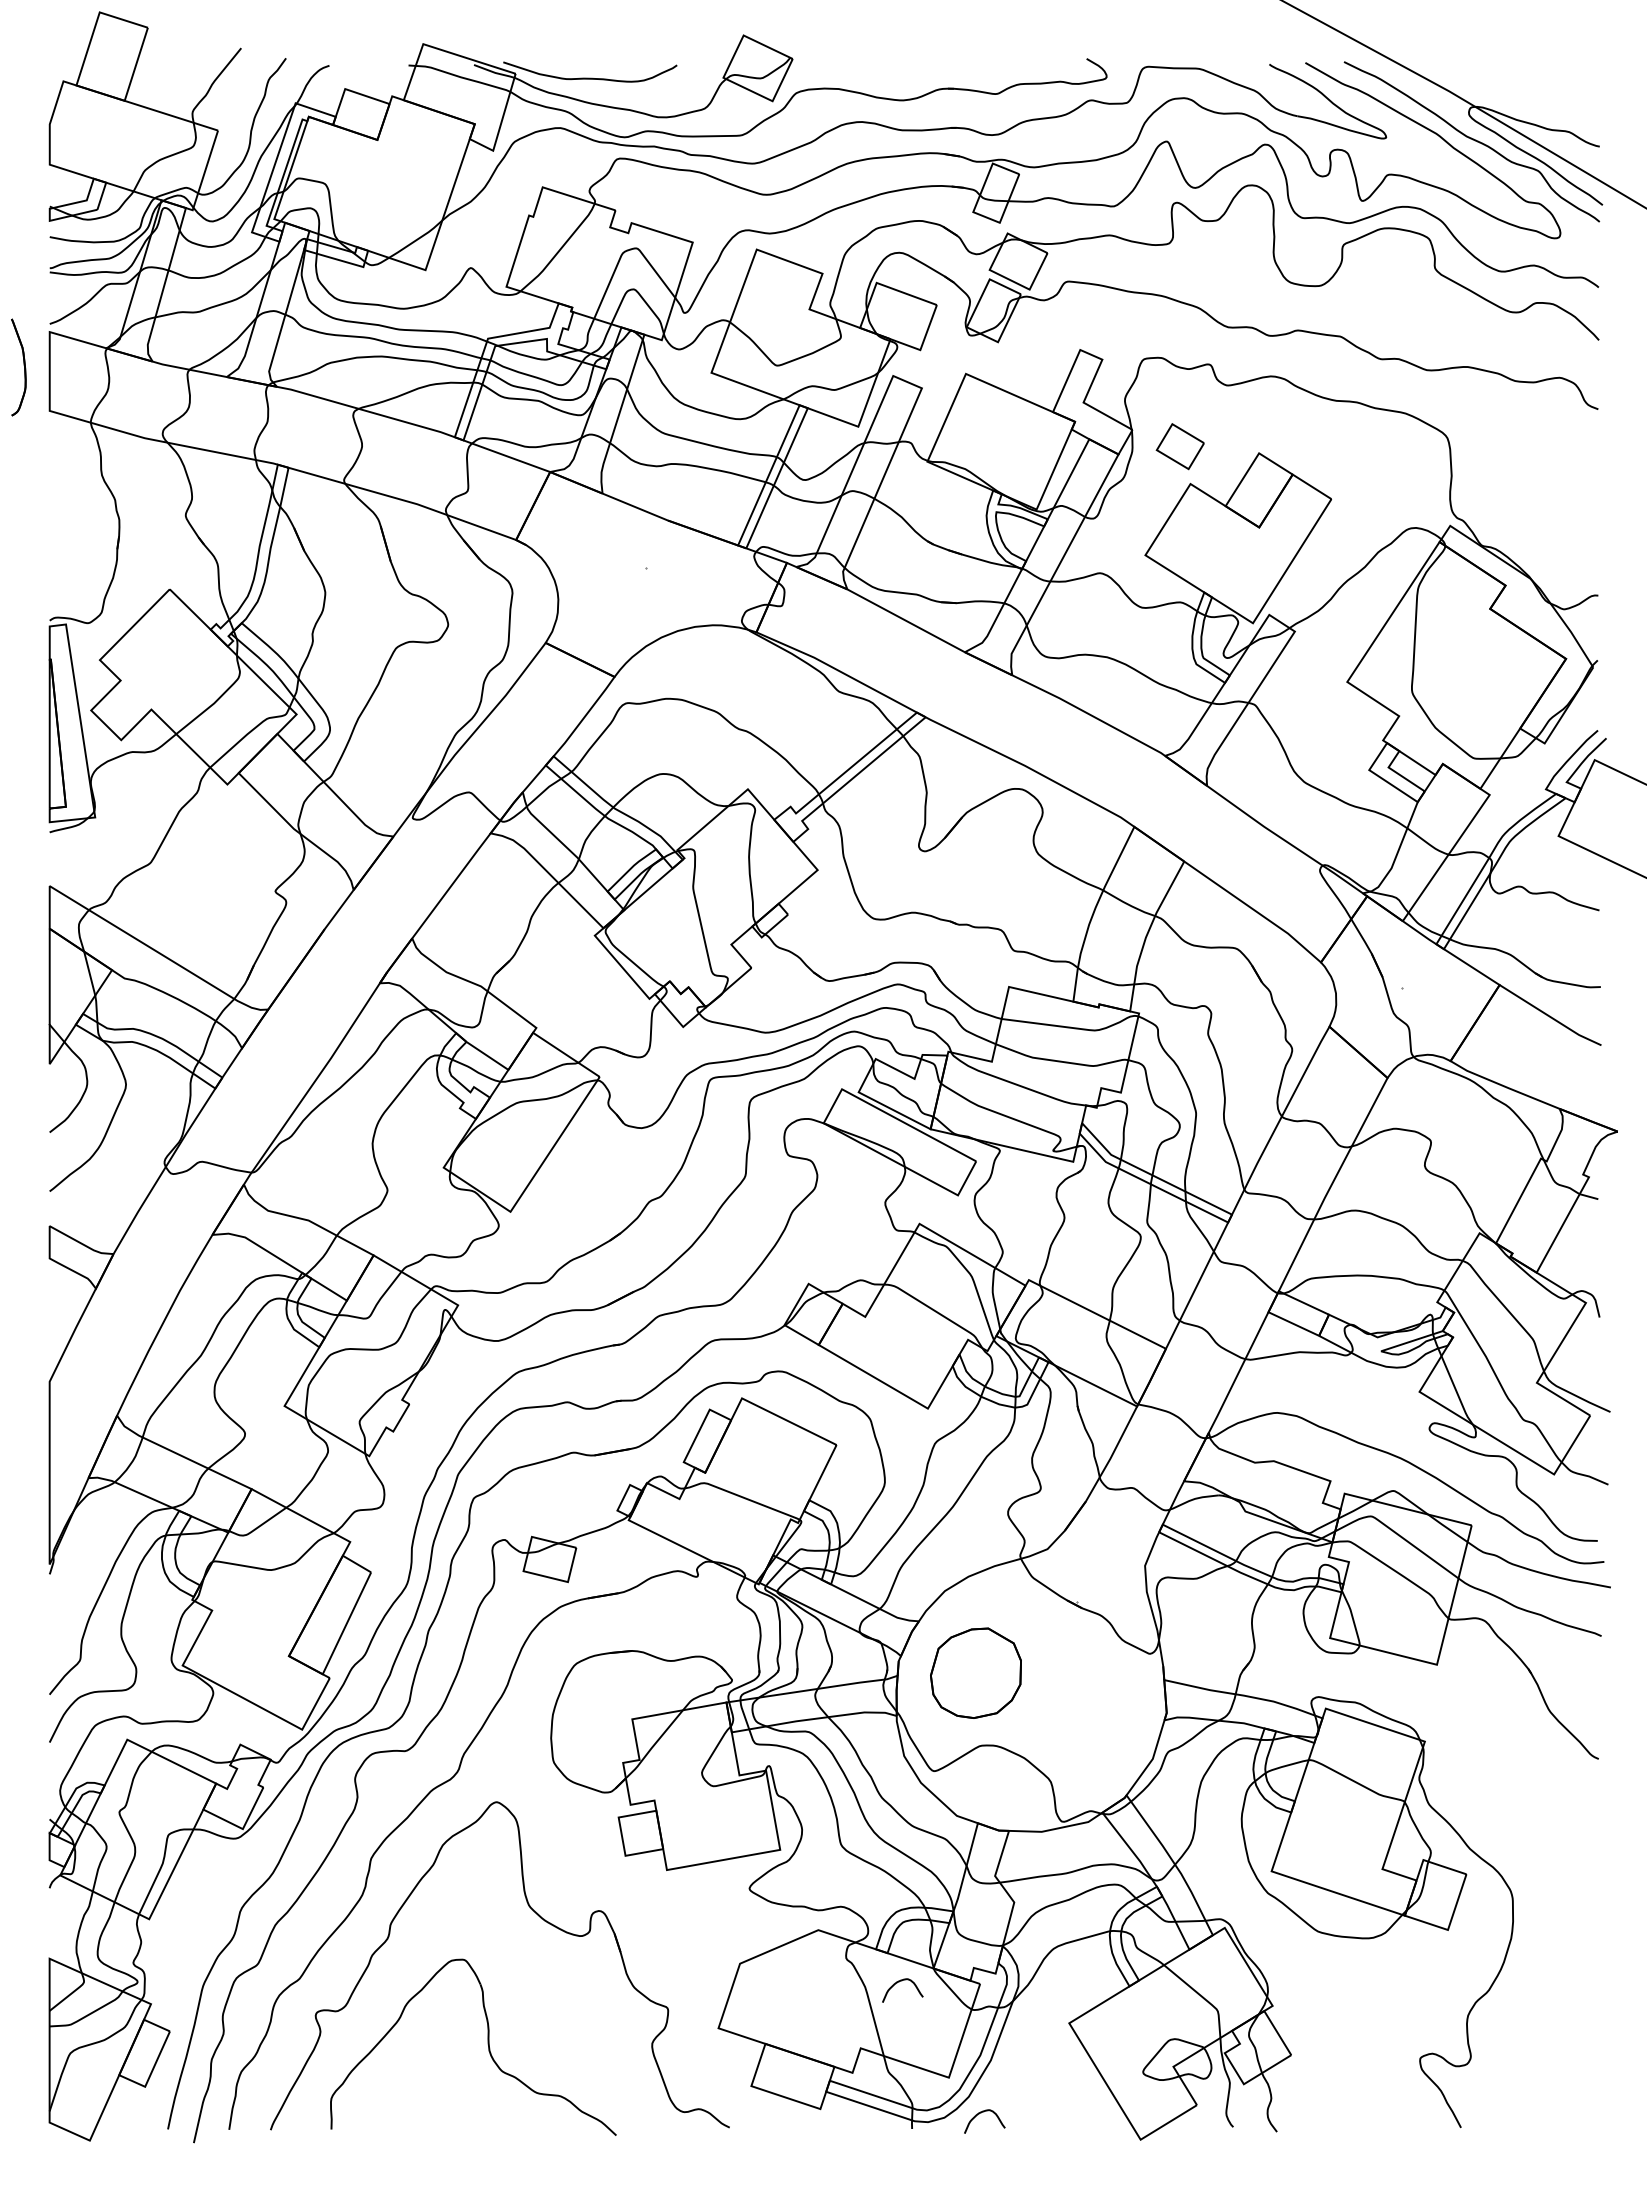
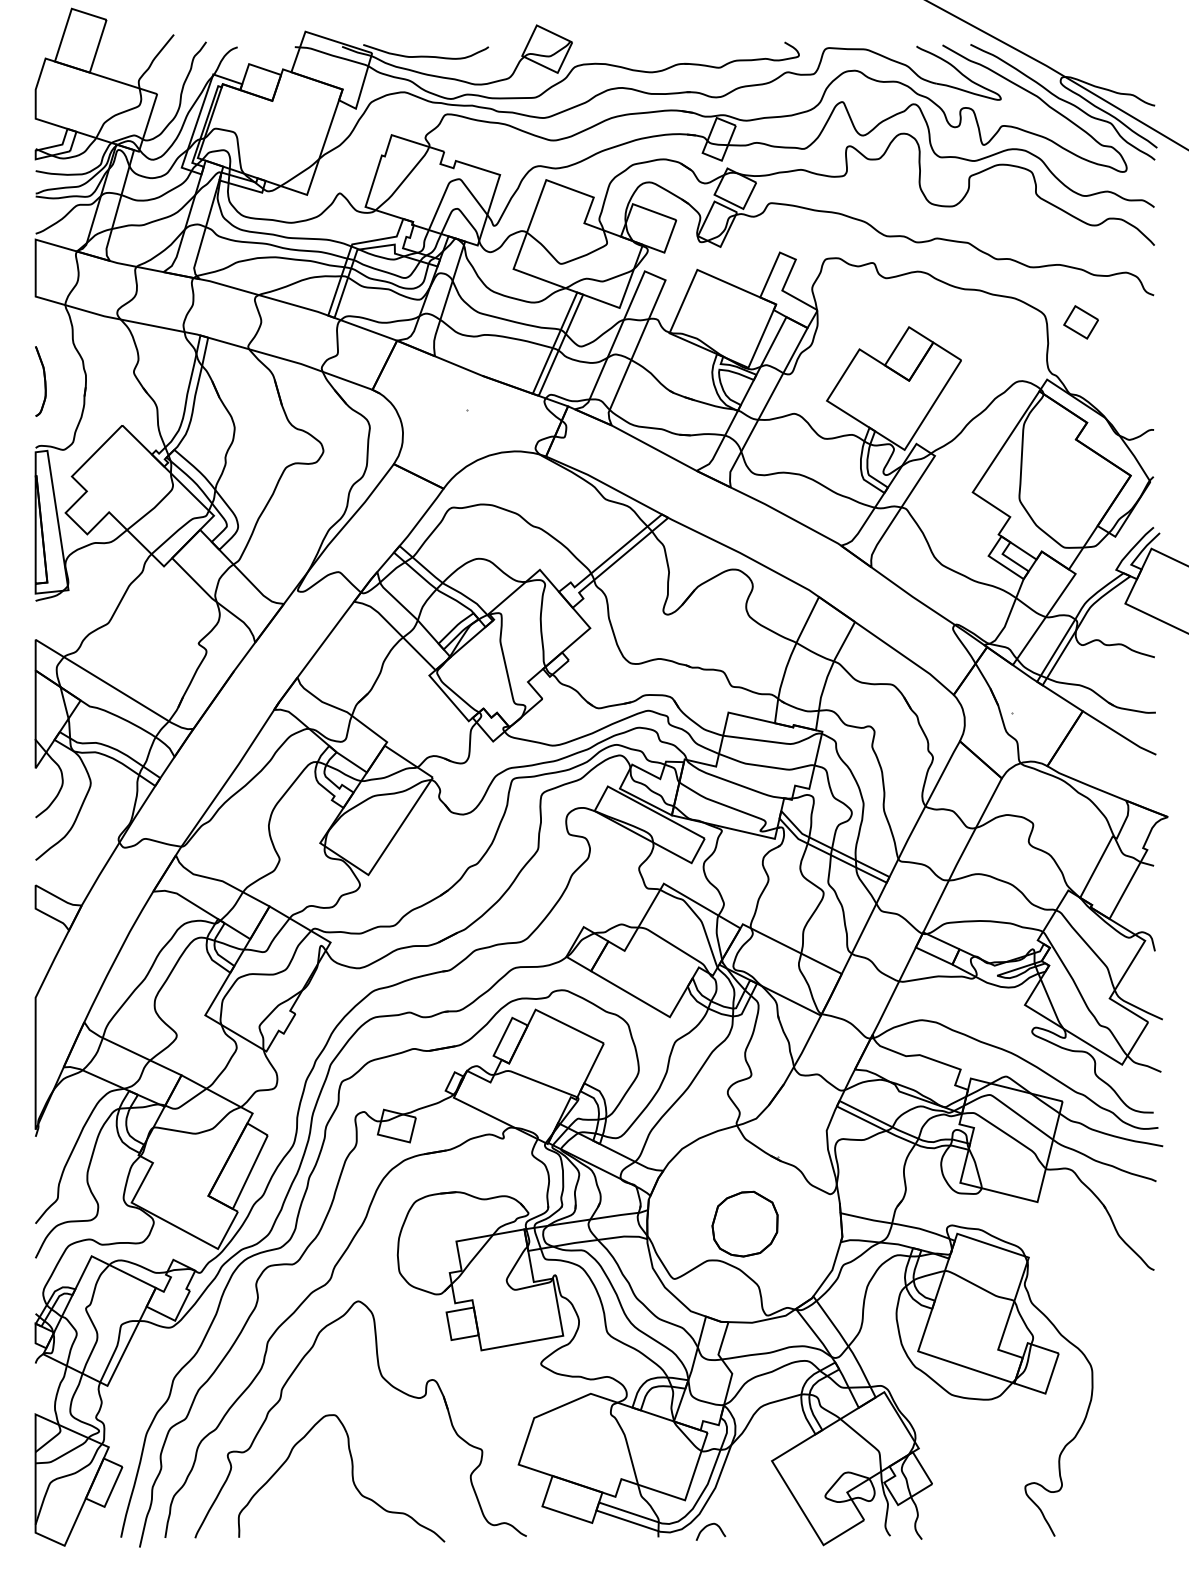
part: (18, 367) -> (40, 381), moved
part: (1179, 446) -> (1080, 322), moved
part: (975, 1672) -> (744, 1223), moved
curve: (899, 1982) -> (649, 1431), removed

